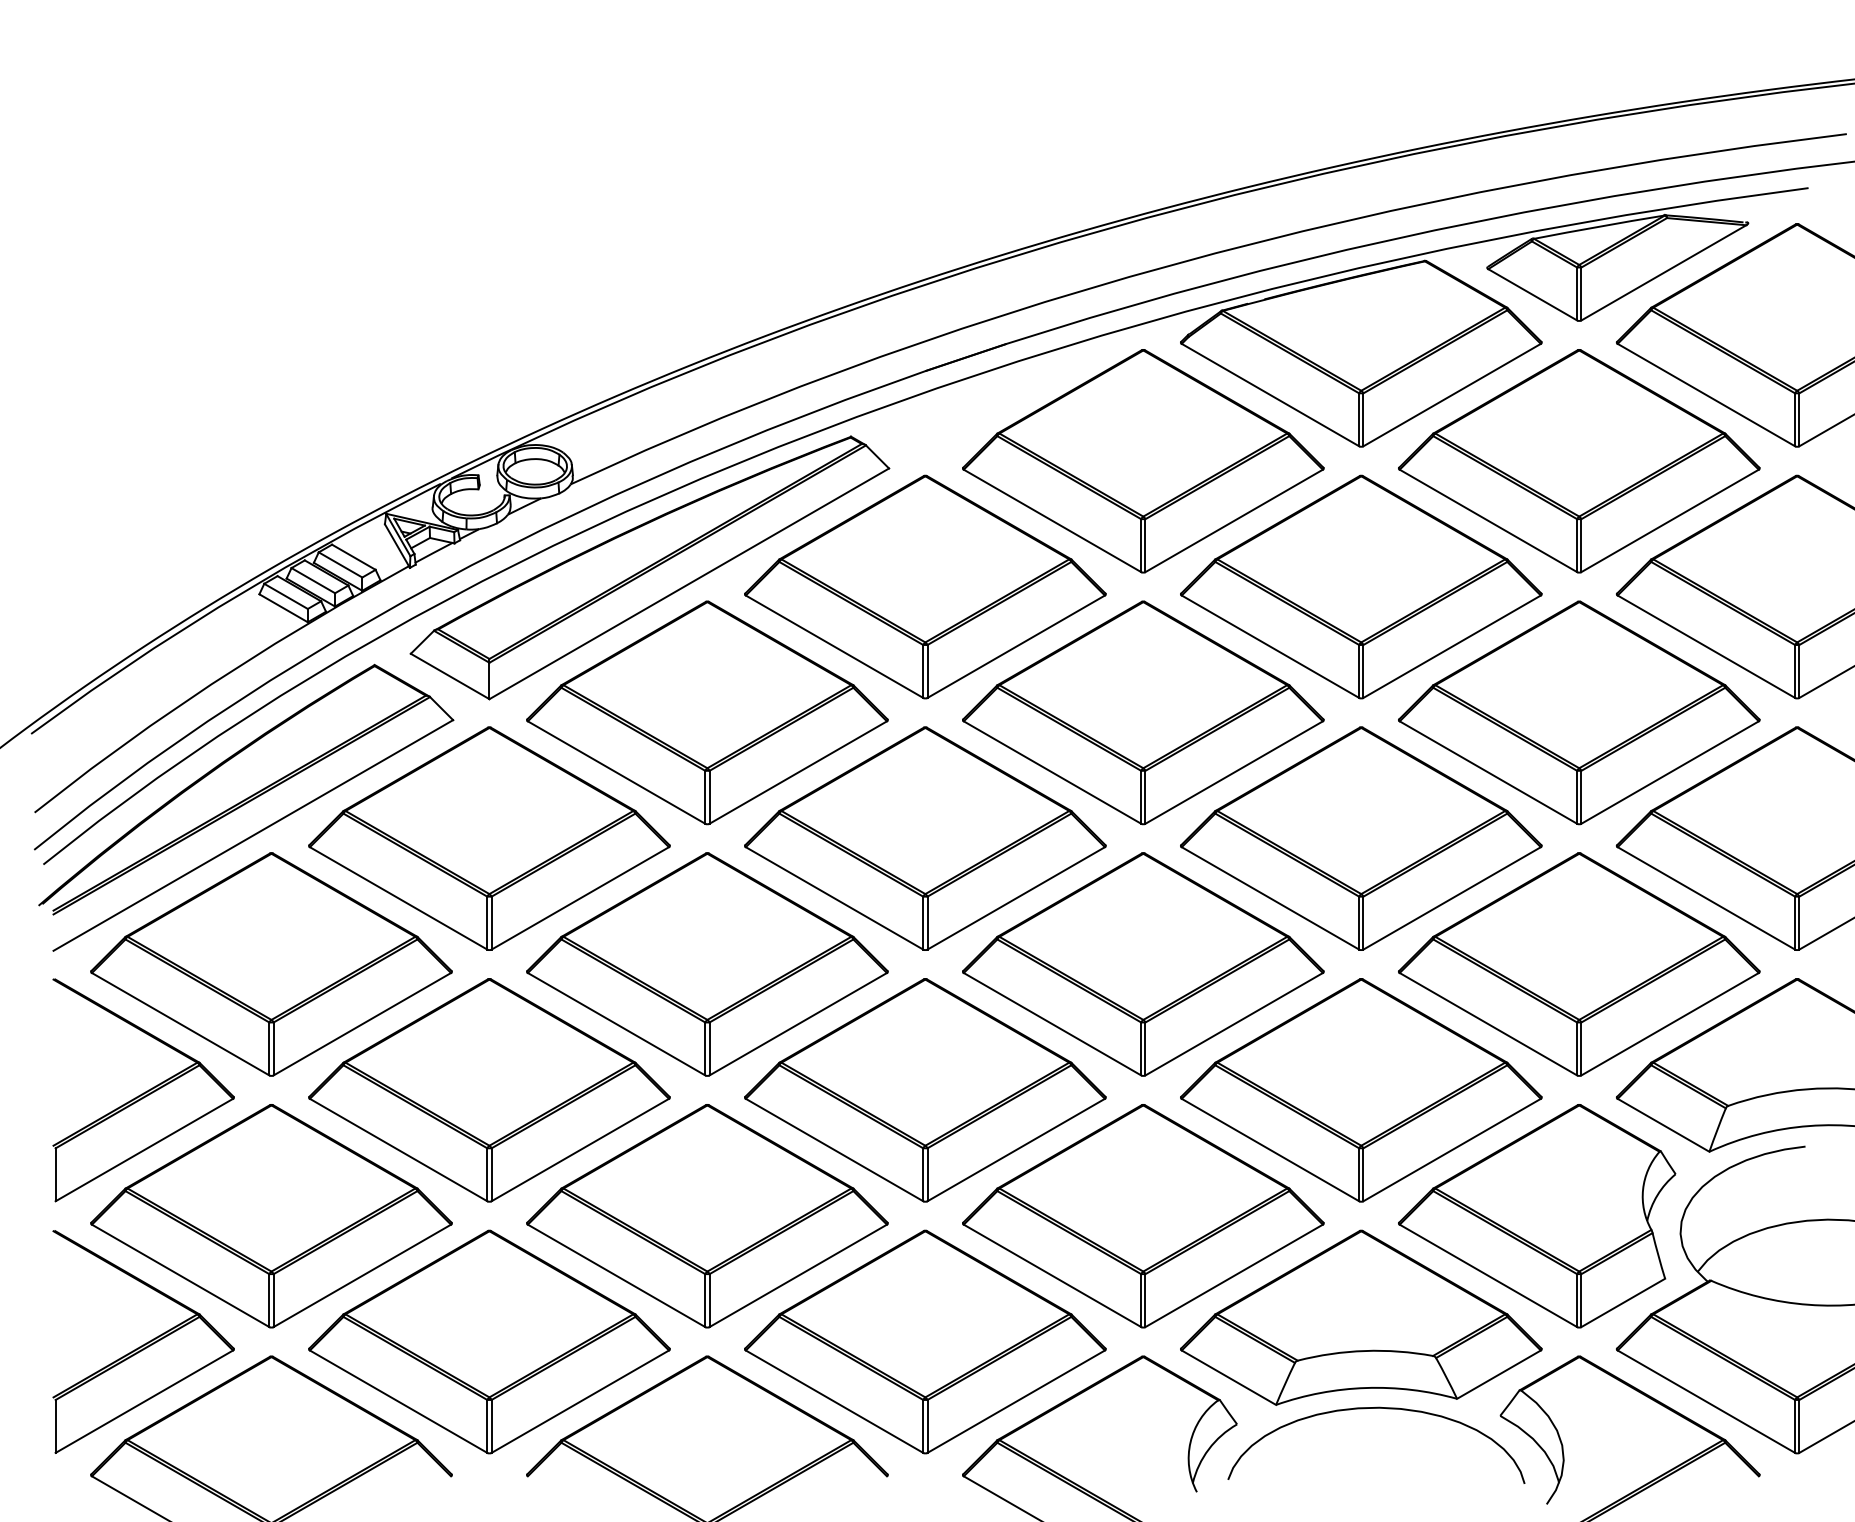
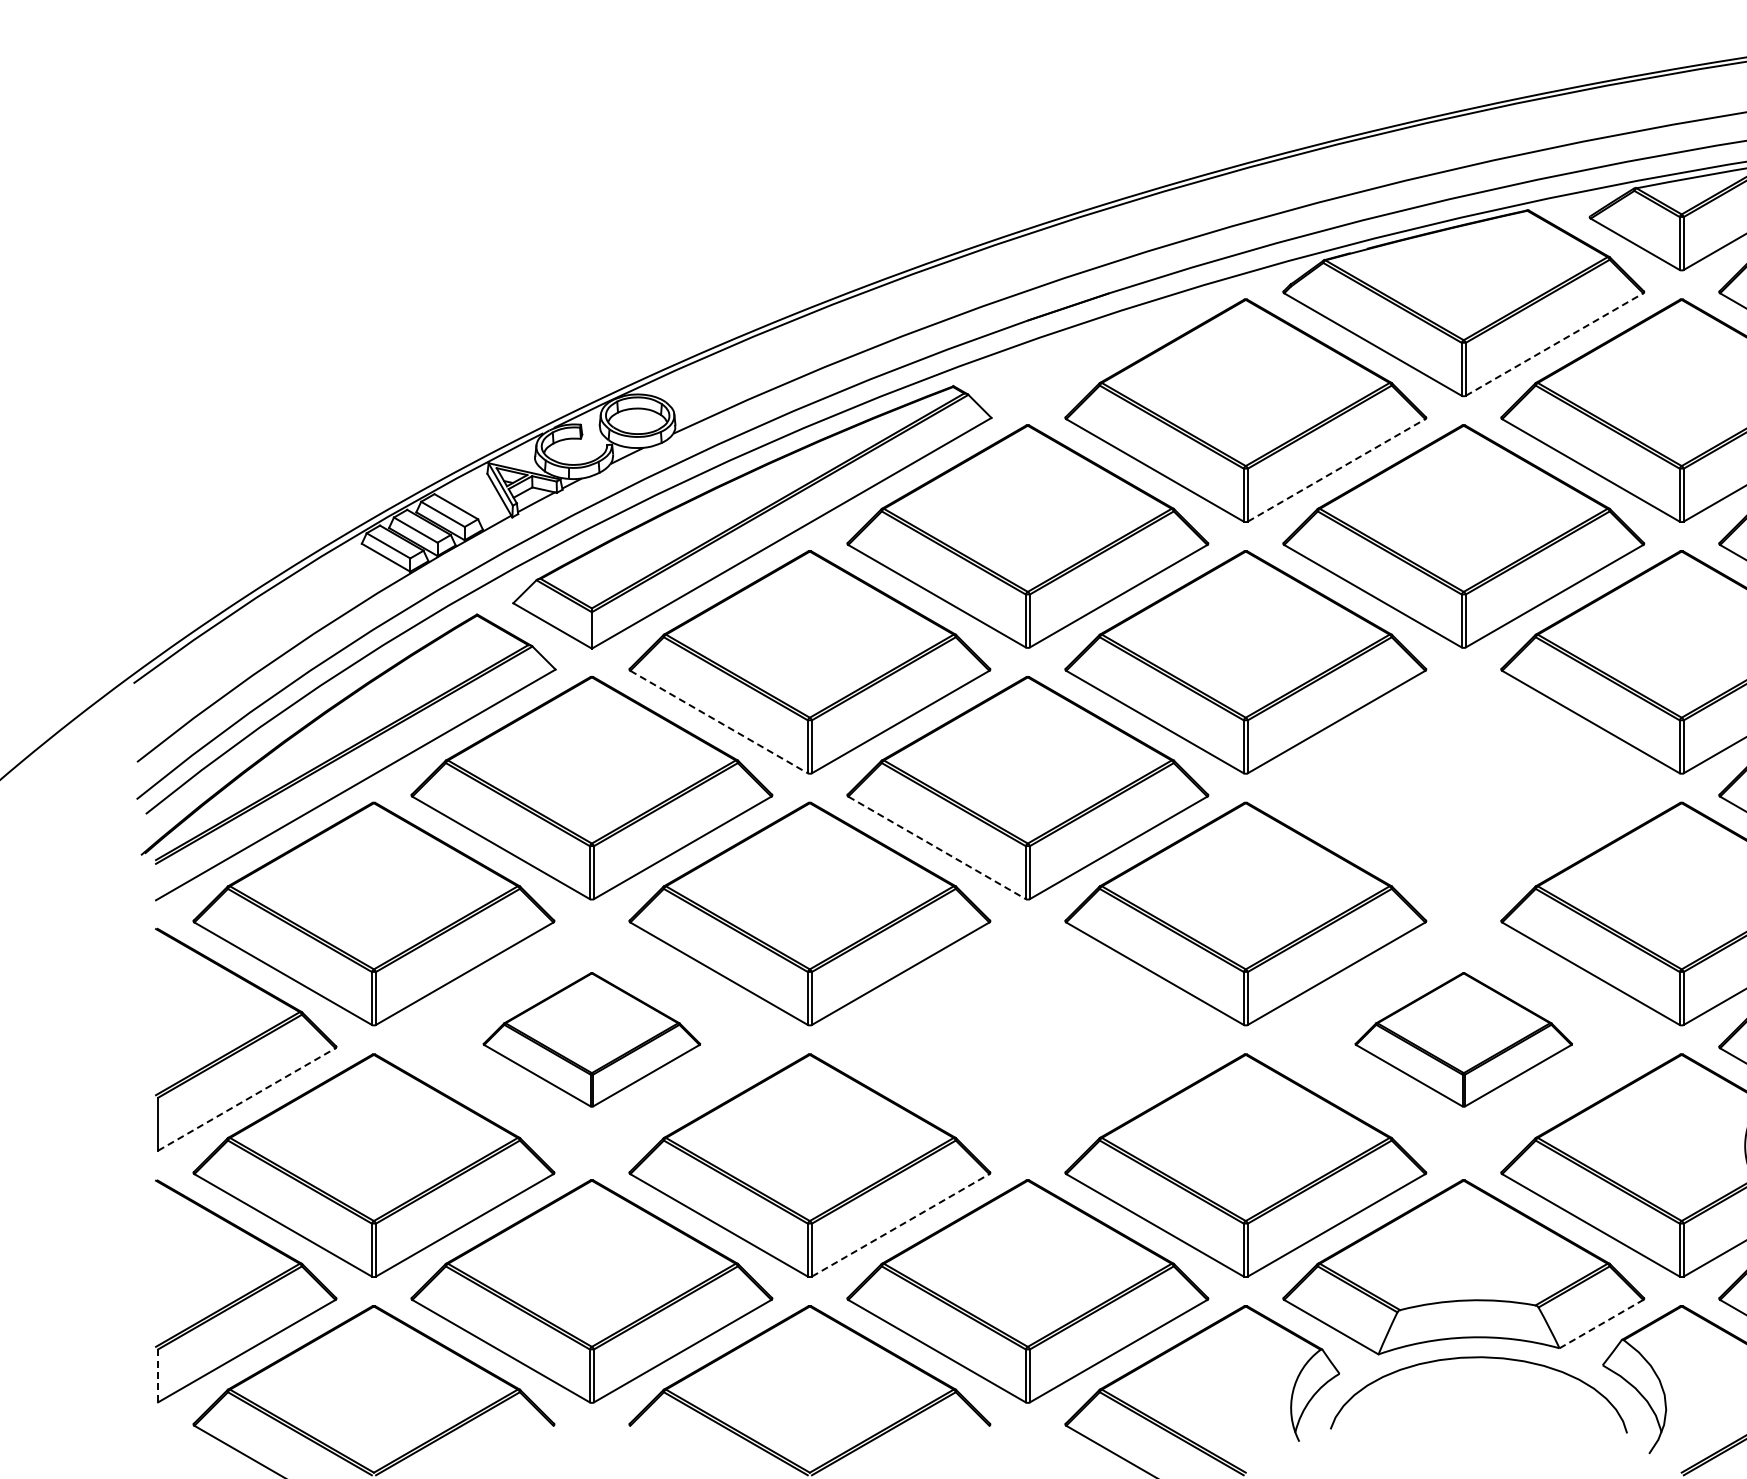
line: (1452, 394) -> (1554, 343), solid -> dashed
line: (1234, 520) -> (1336, 469), solid -> dashed
line: (617, 772) -> (719, 721), solid -> dashed
part: (1361, 838) -> (1463, 787), removed
line: (835, 898) -> (937, 847), solid -> dashed
part: (489, 1090) -> (591, 1039), size x0.6
part: (925, 1090) -> (1027, 1039), removed
part: (1361, 1090) -> (1463, 1039), size x0.6
line: (144, 1149) -> (246, 1098), solid -> dashed
line: (798, 1275) -> (900, 1224), solid -> dashed
line: (1499, 1374) -> (1601, 1323), solid -> dashed
line: (55, 1426) -> (157, 1375), solid -> dashed

